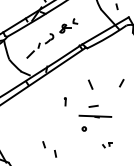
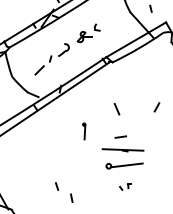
part: (65, 101) -> (84, 130), size x1.67
line: (98, 127) -> (127, 164), added
part: (107, 145) -> (125, 187), moved

